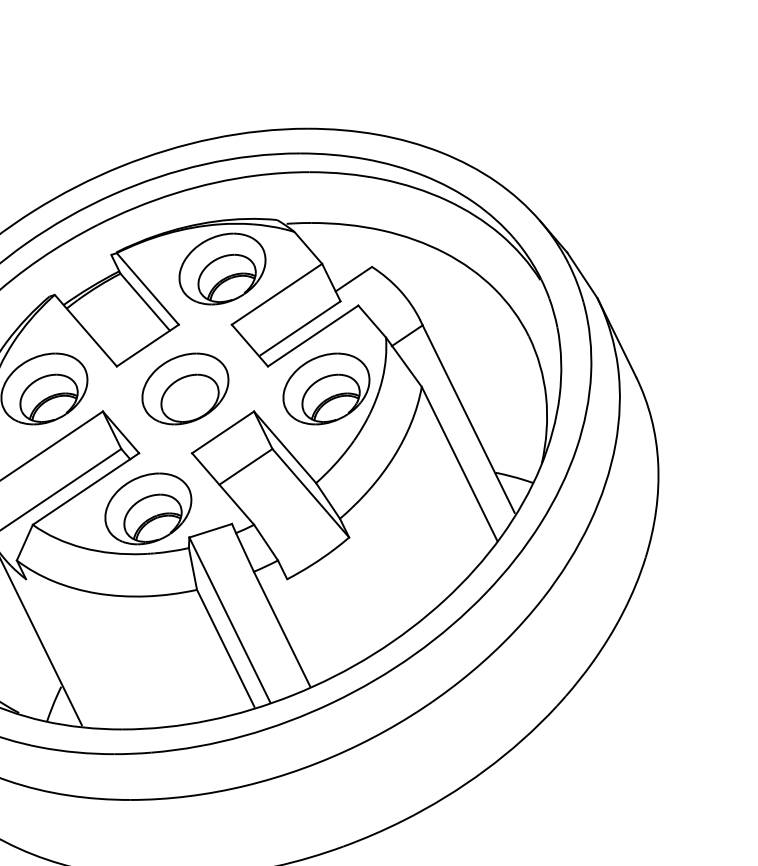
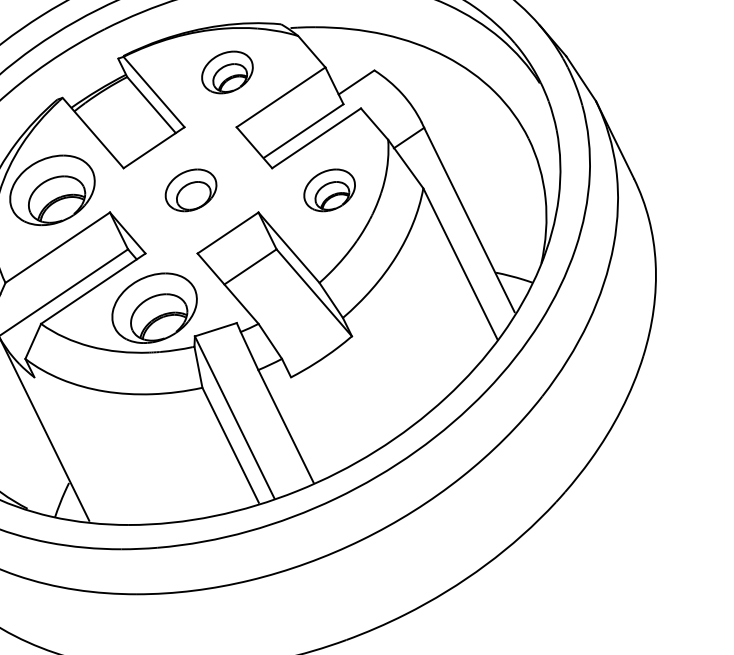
part: (222, 268) -> (227, 71), size x0.6
part: (185, 388) -> (191, 189), size x0.6
part: (326, 388) -> (329, 189), size x0.6

